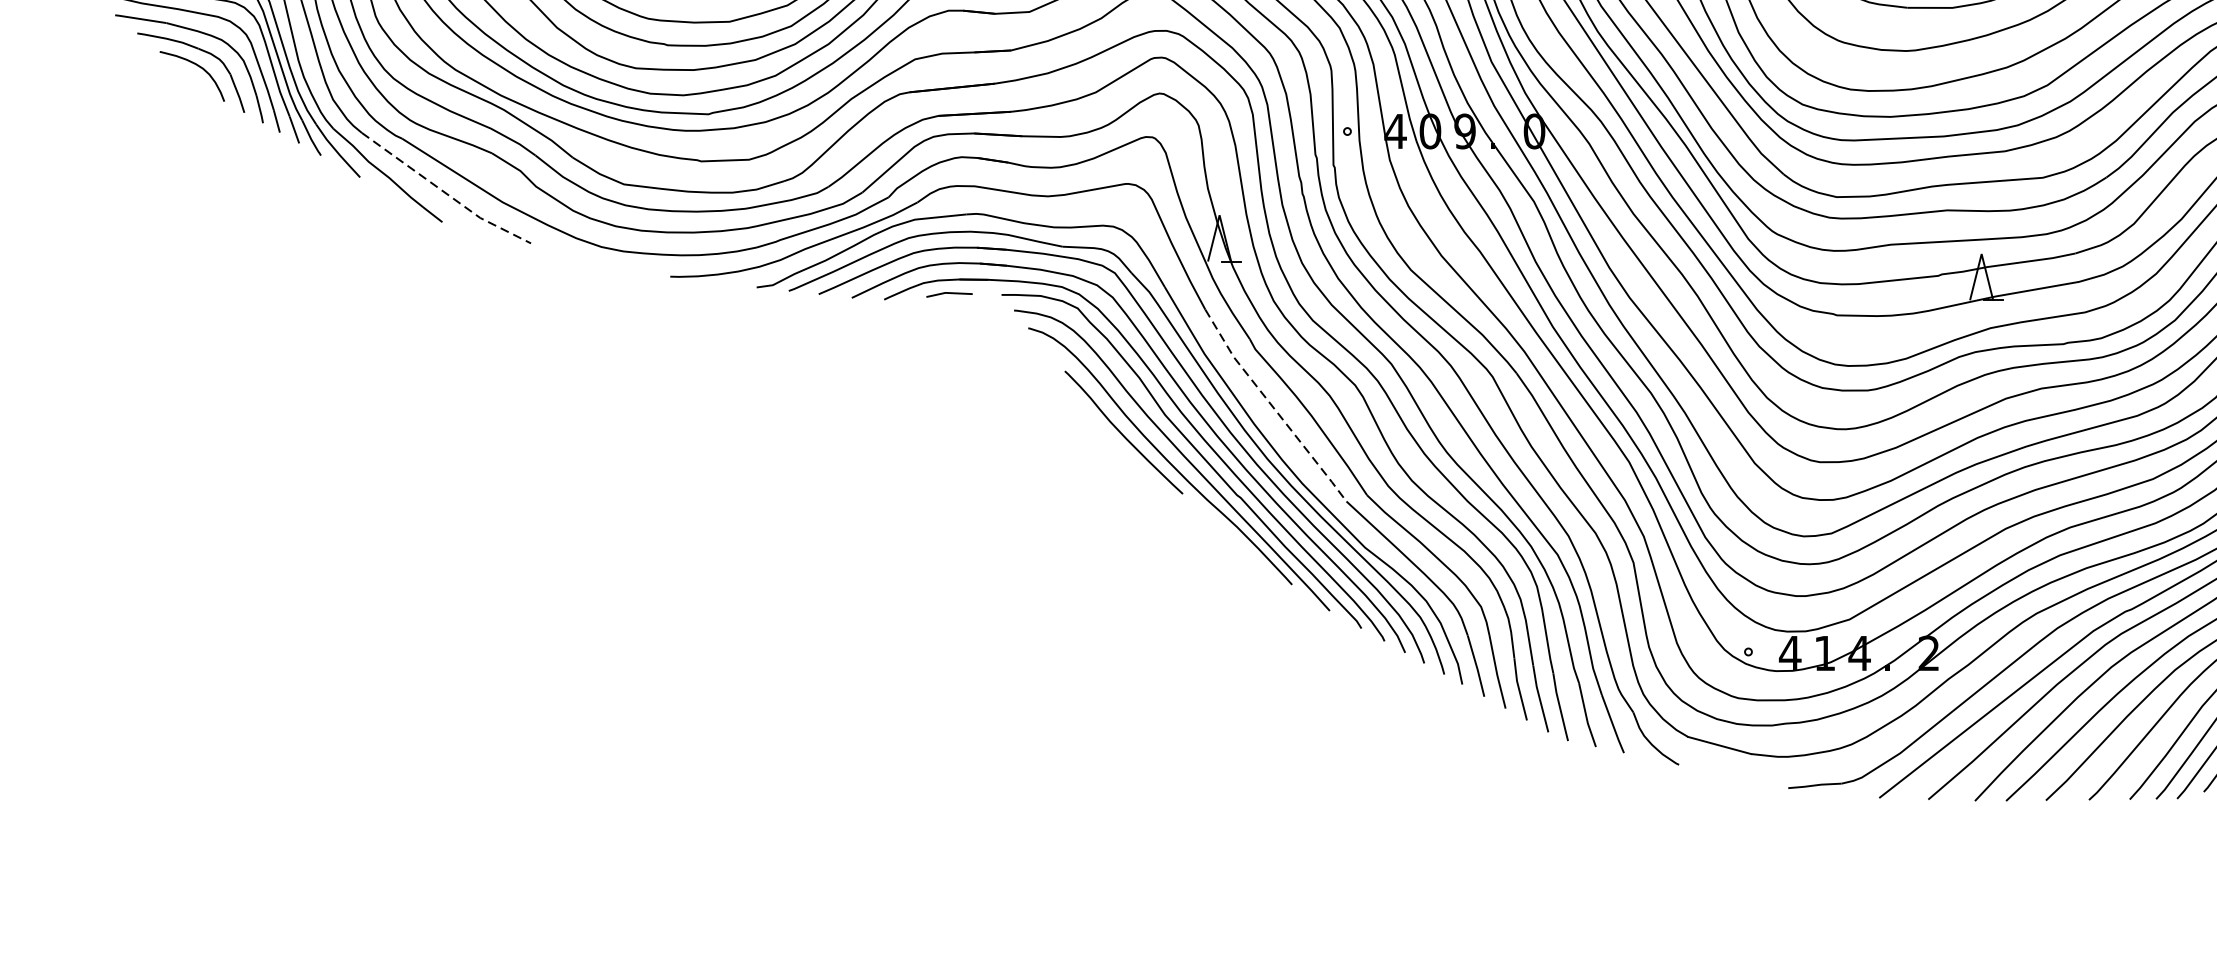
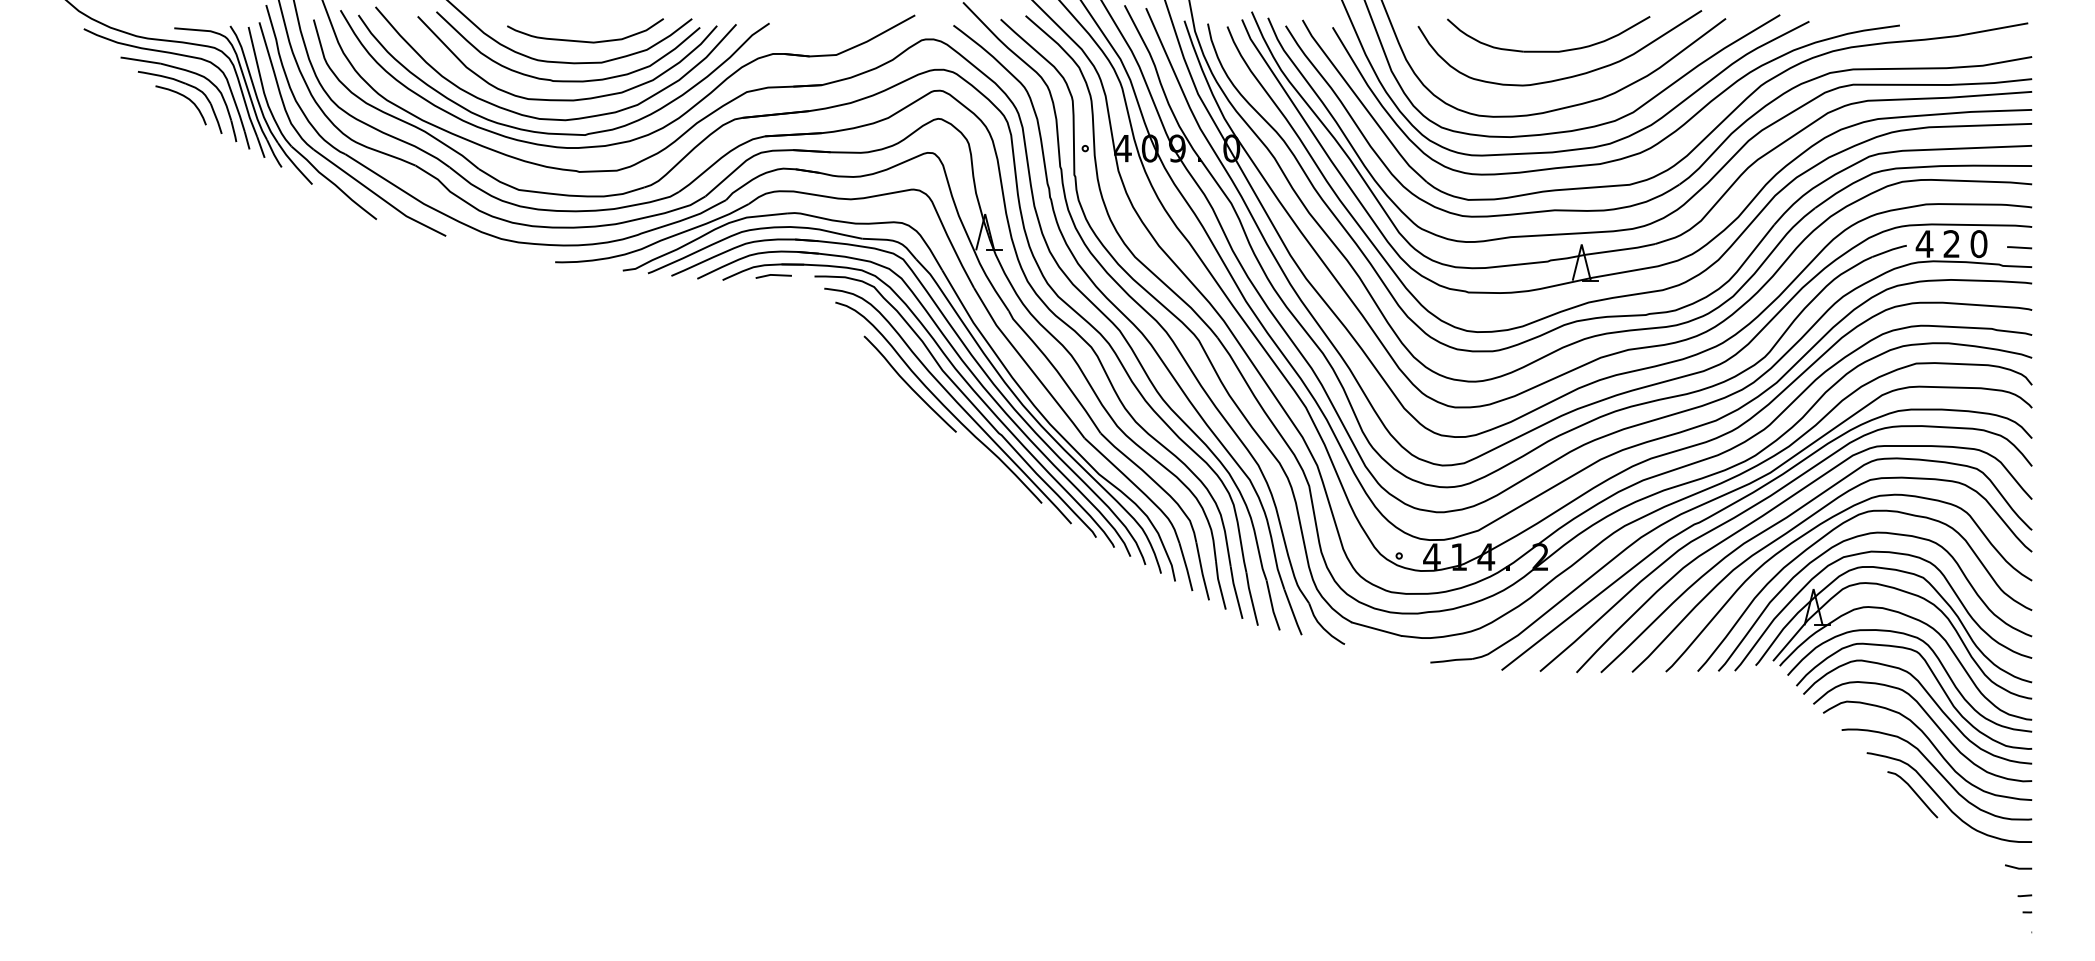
line: (445, 192) -> (379, 196), dashed -> solid
line: (1273, 408) -> (1027, 365), dashed -> solid

